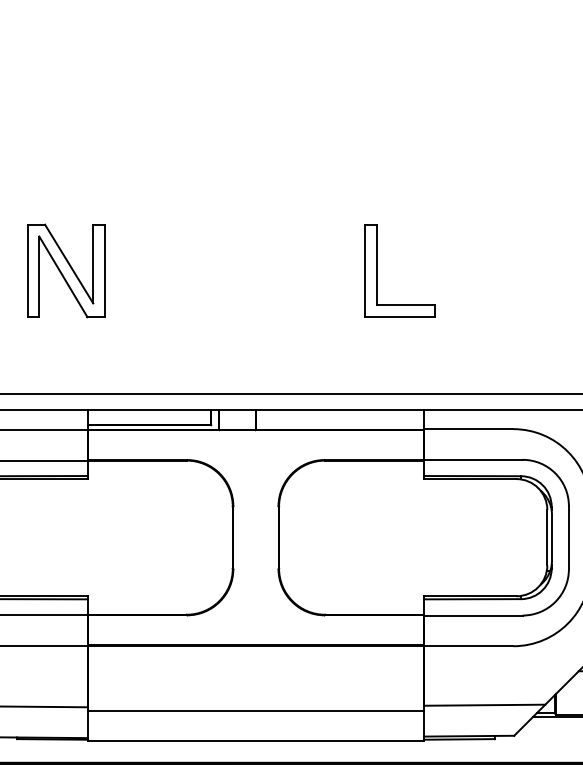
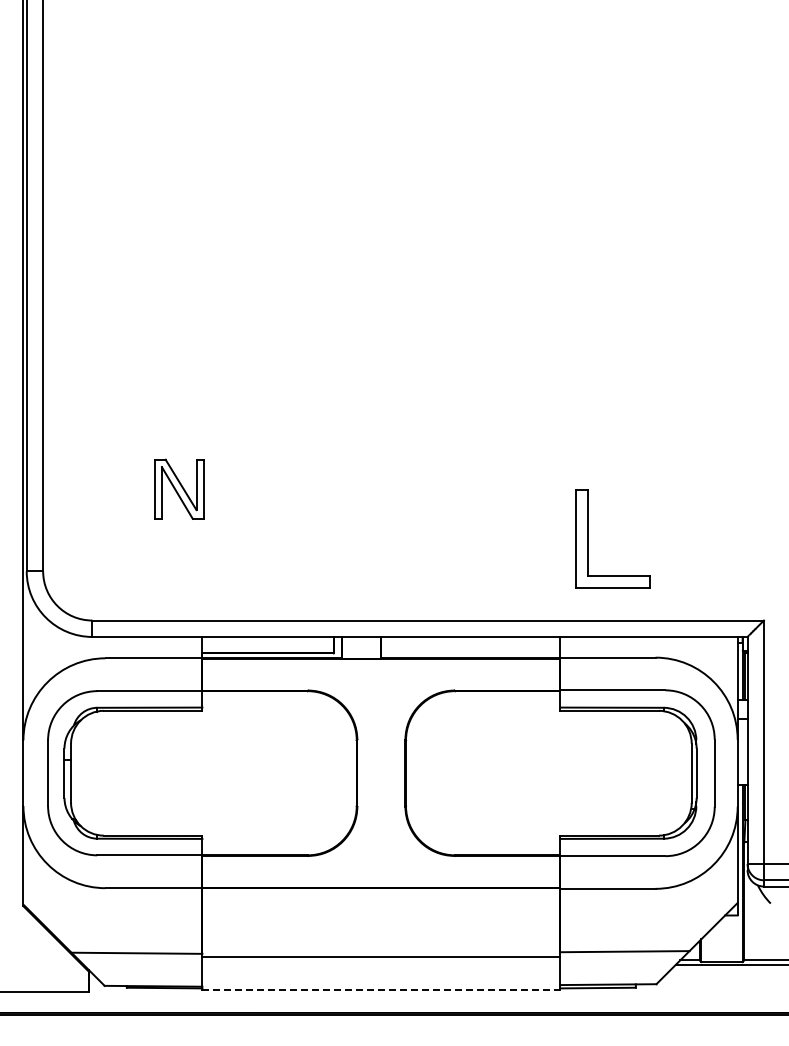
part: (377, 270) -> (588, 538), moved
part: (65, 271) -> (178, 489), size x0.6
line: (256, 741) -> (381, 990), solid -> dashed

